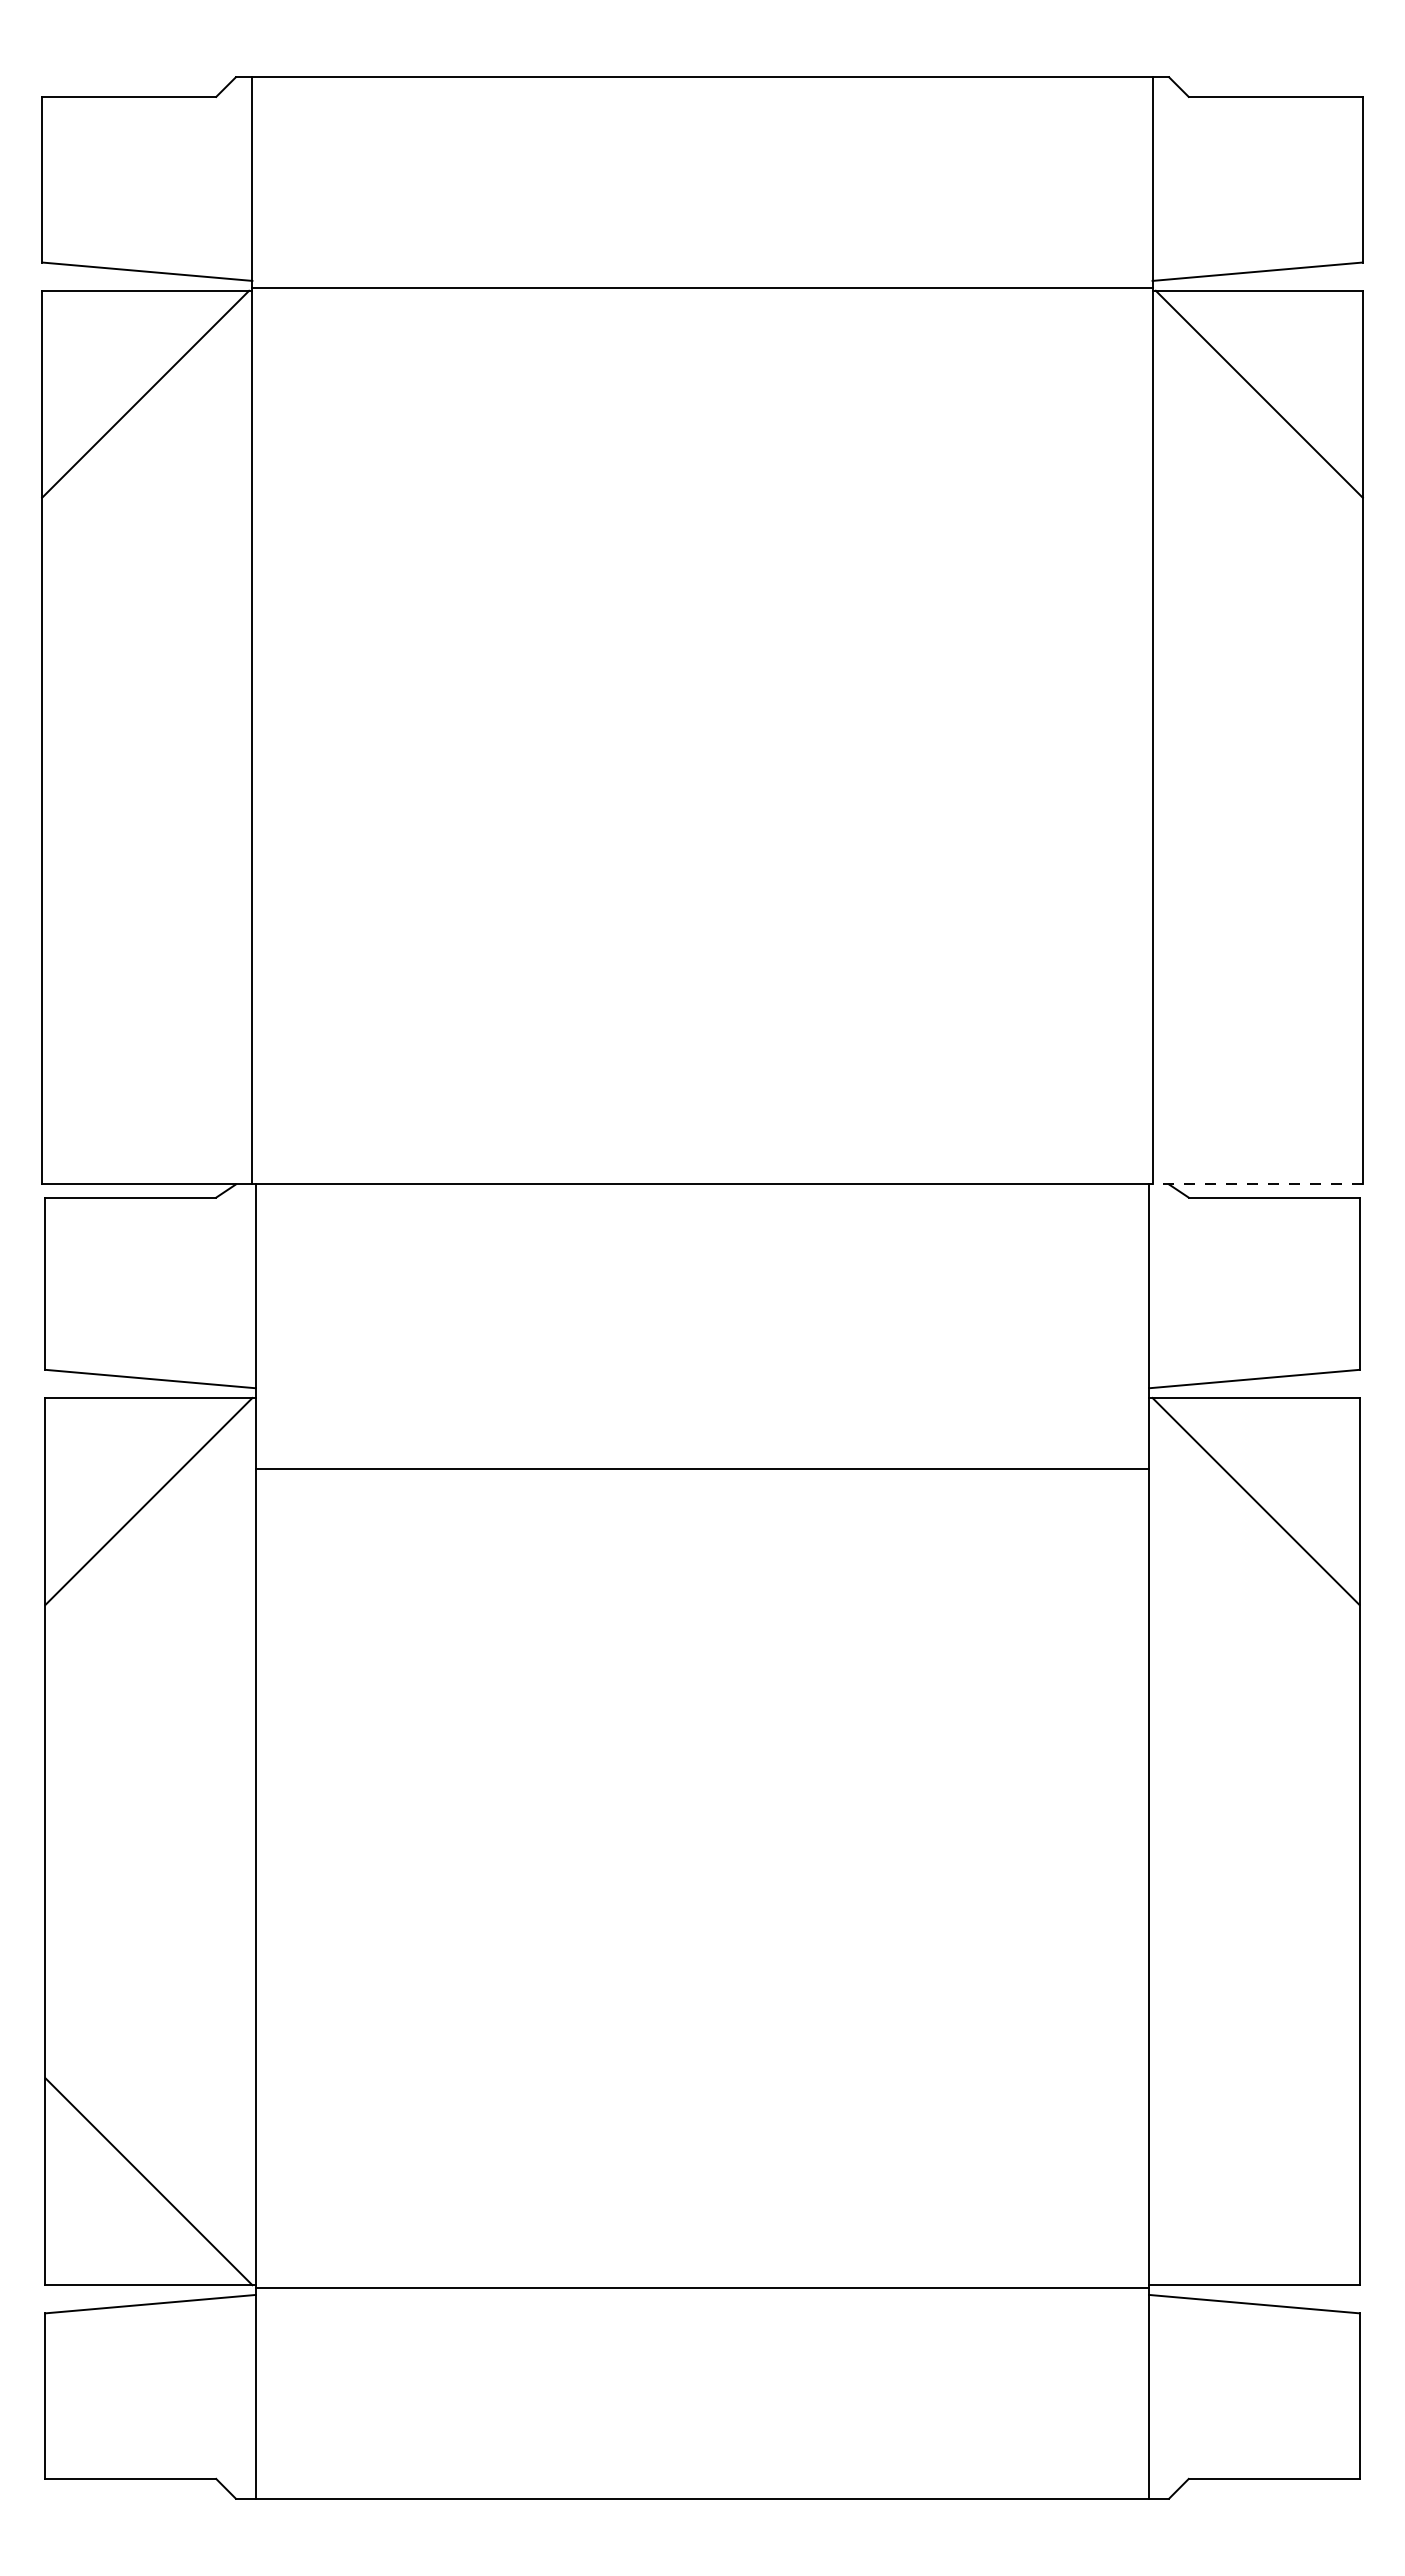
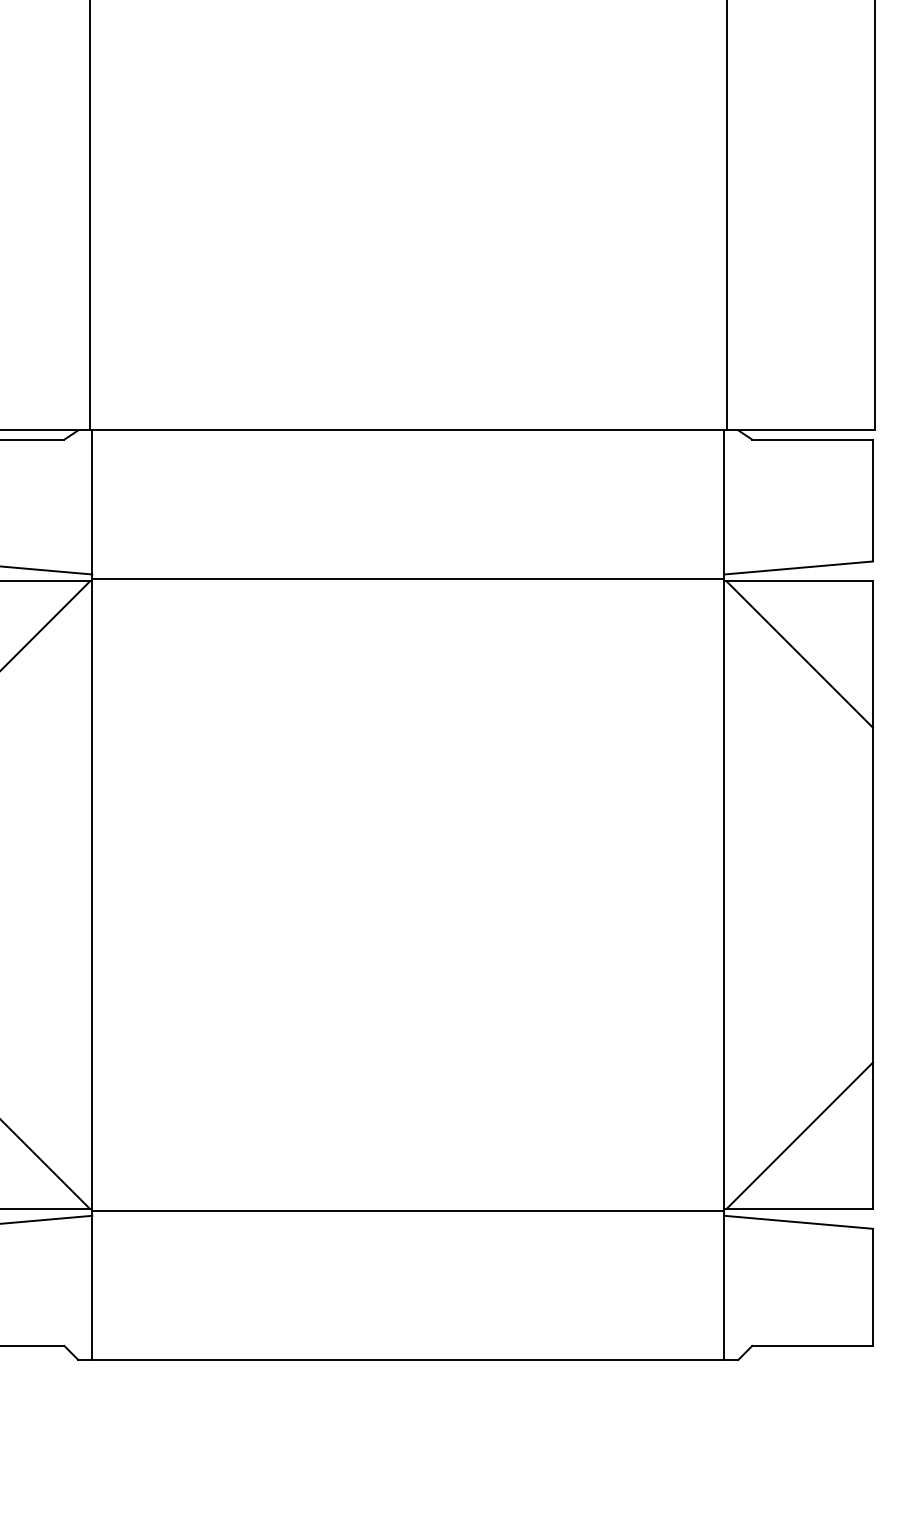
line: (1256, 1184) -> (800, 430), dashed -> solid
line: (702, 1468) -> (408, 578), moved
line: (1255, 2181) -> (799, 1135), added

